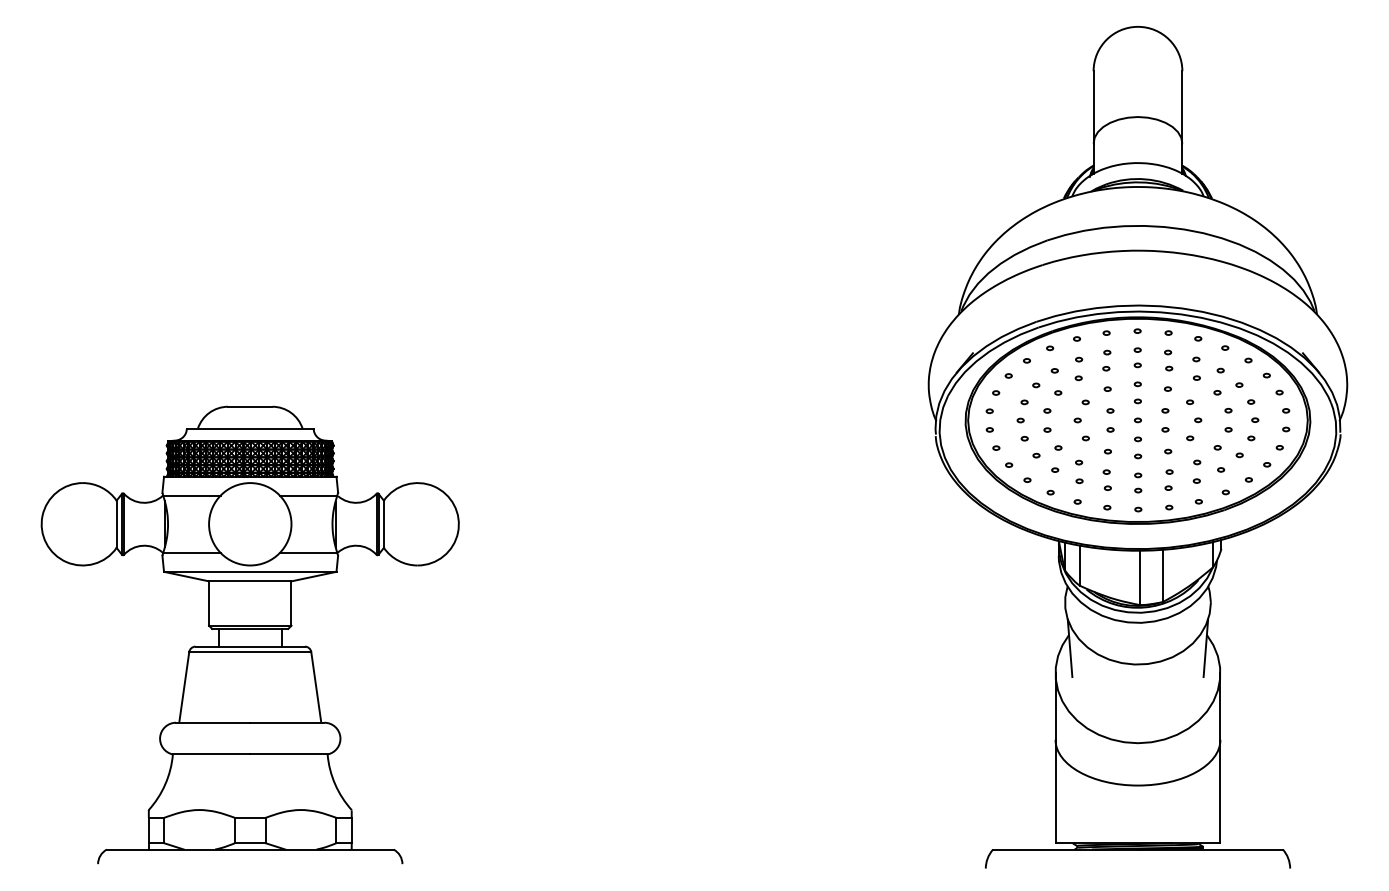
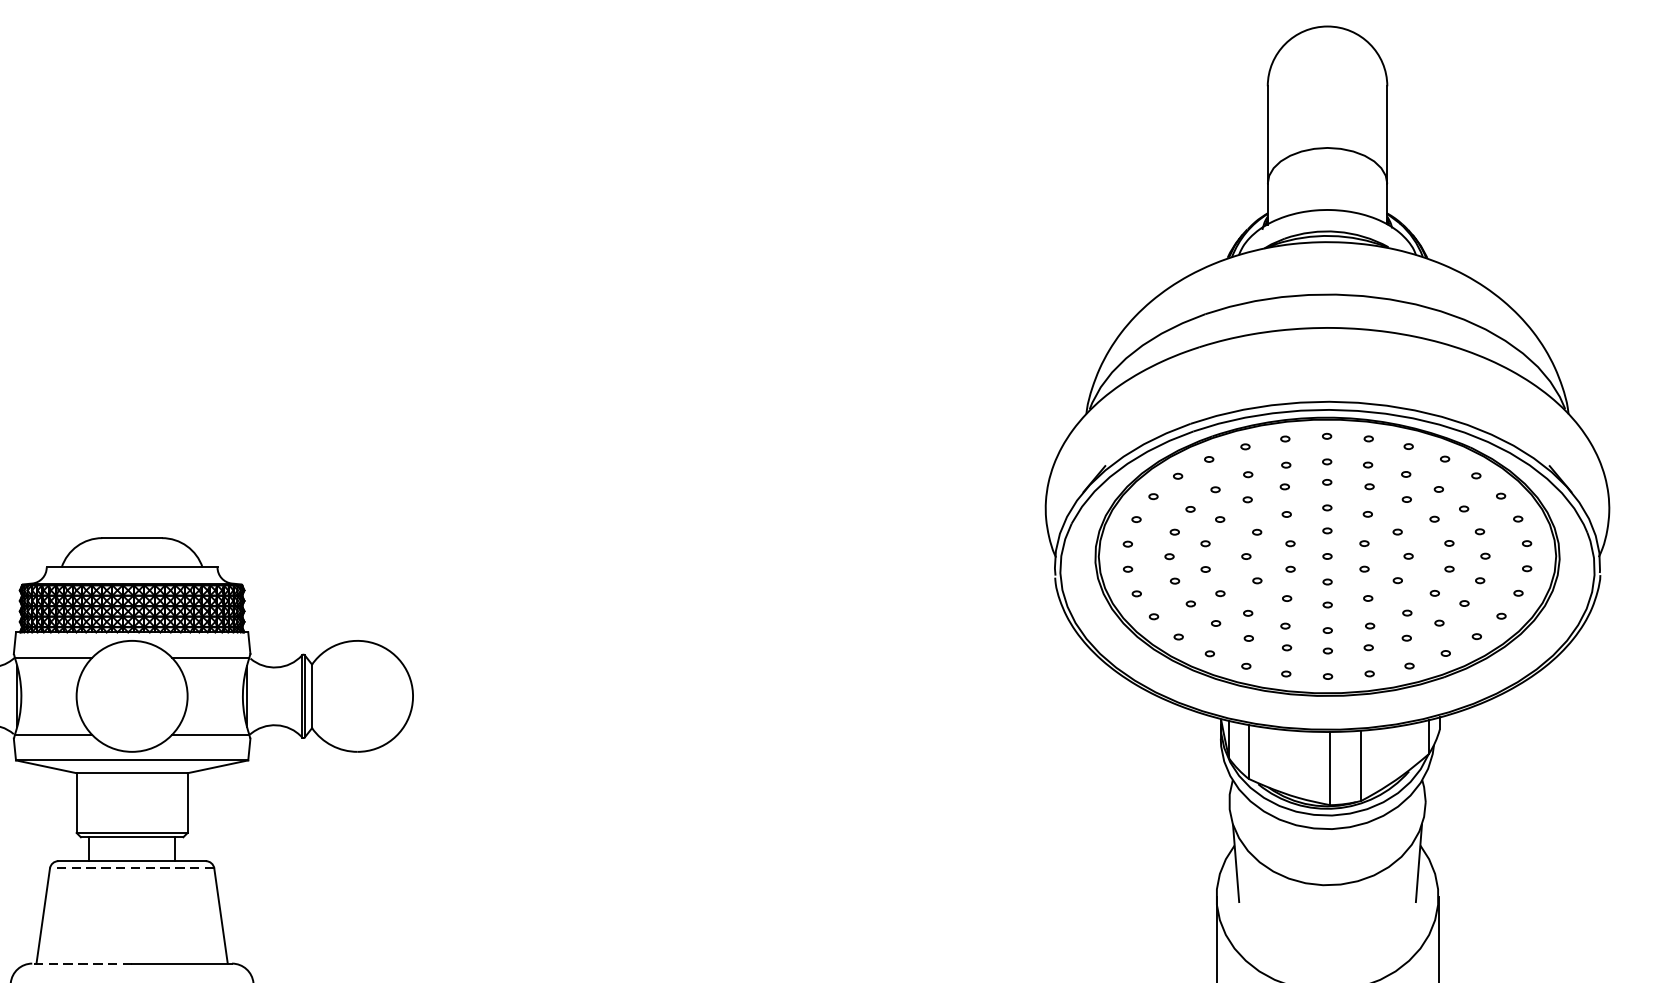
line: (249, 652) -> (131, 869), solid -> dashed
line: (212, 722) -> (81, 963), solid -> dashed

